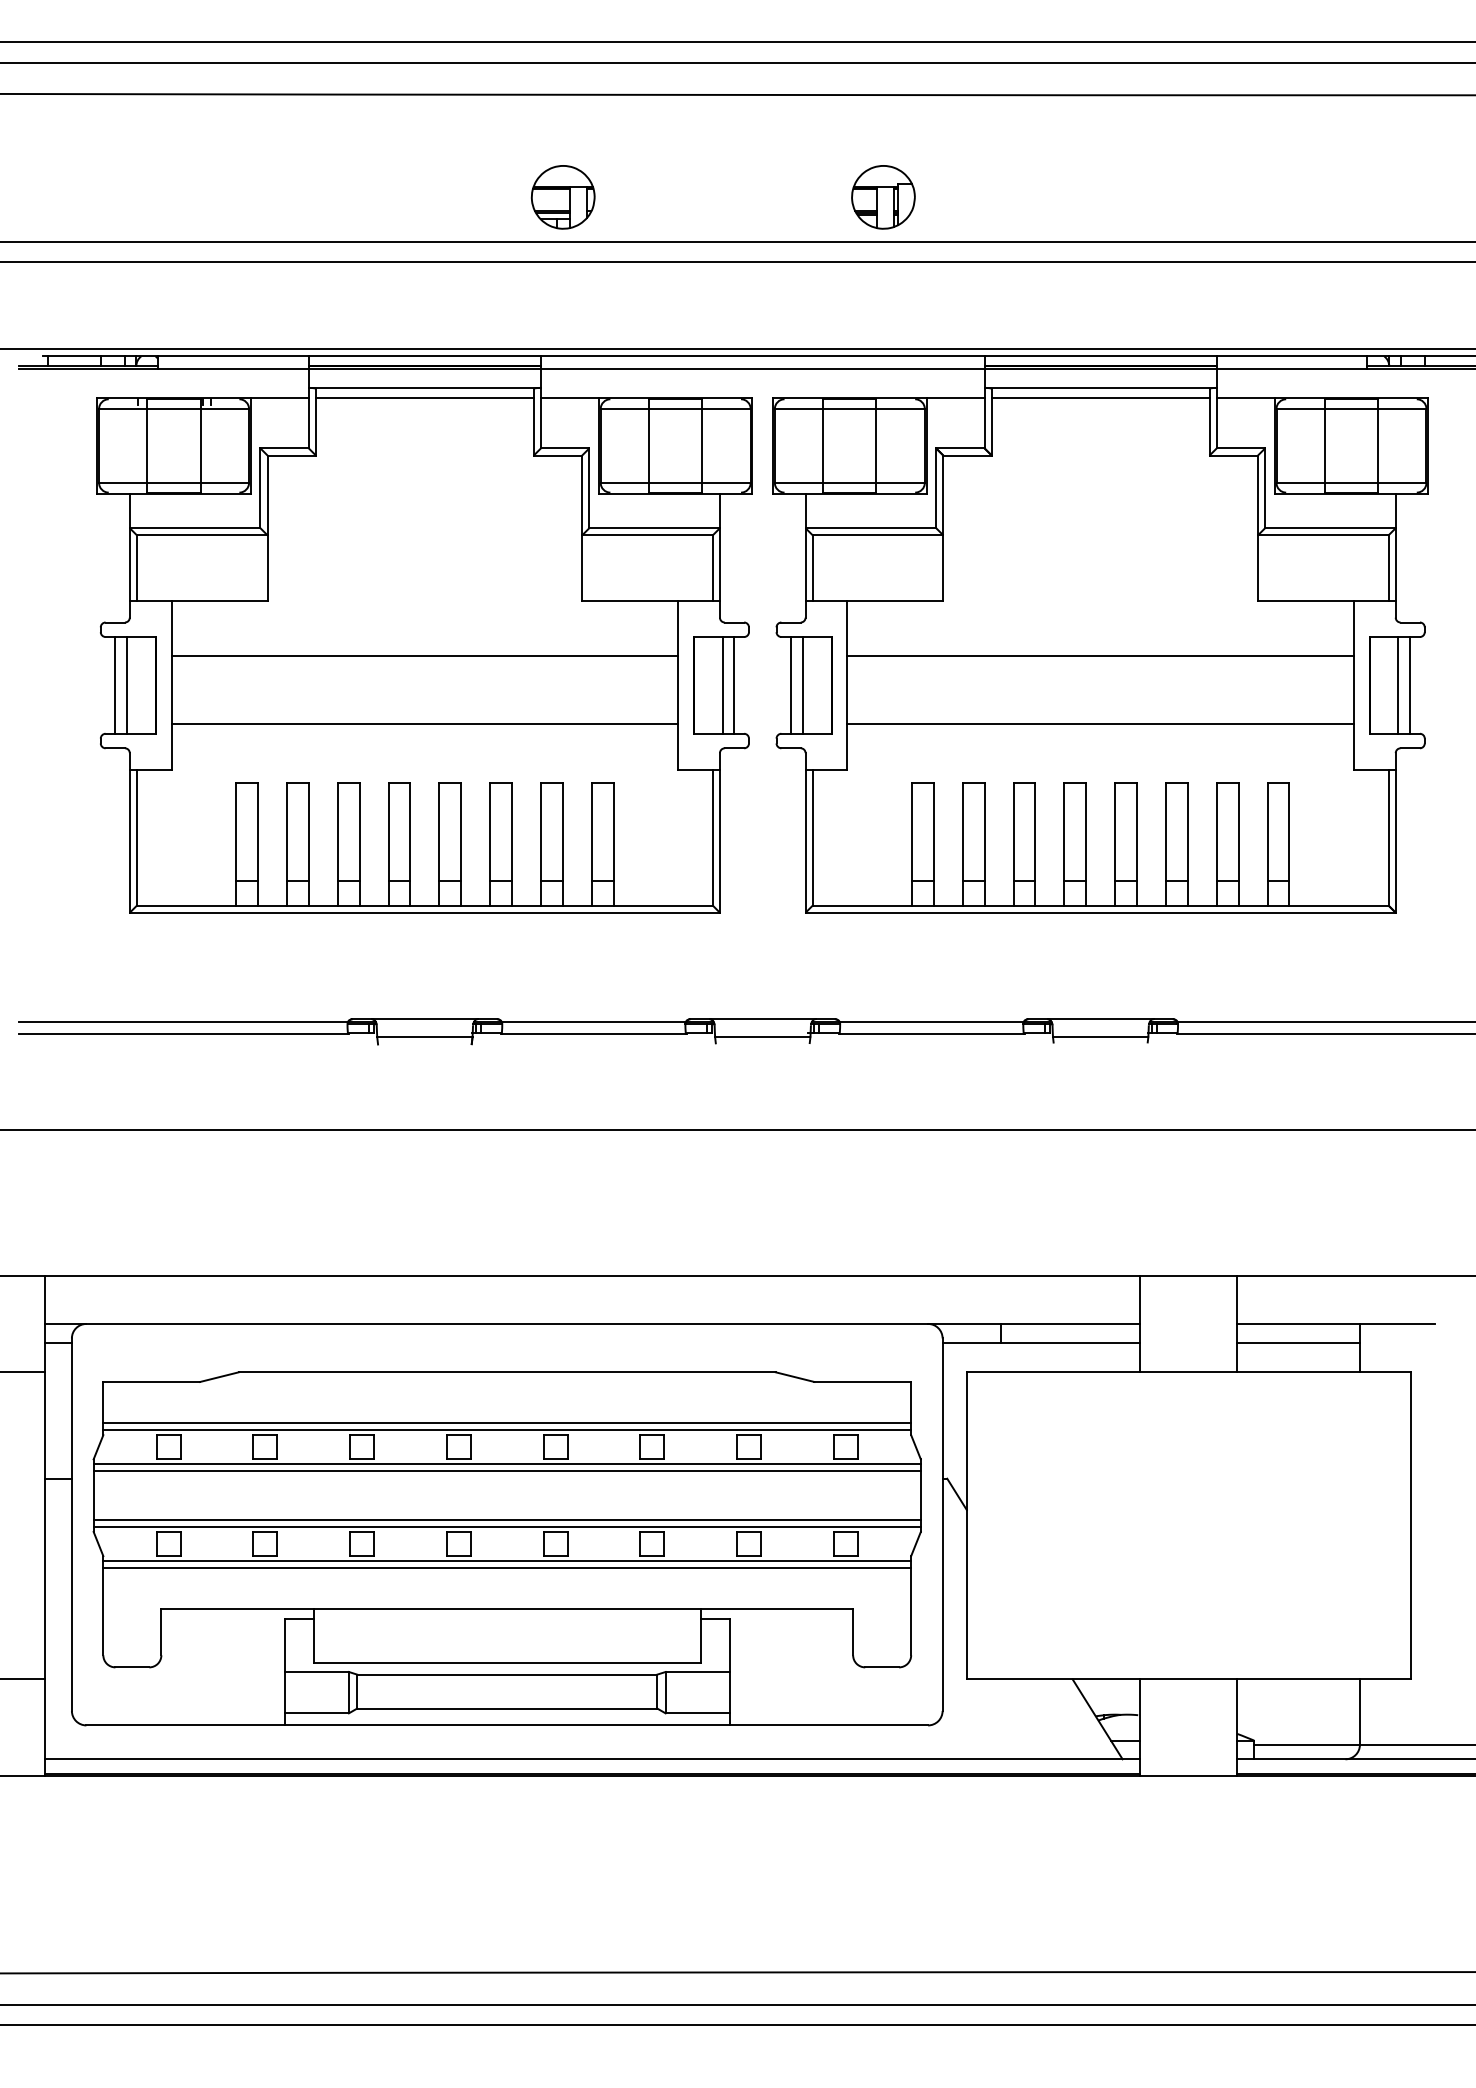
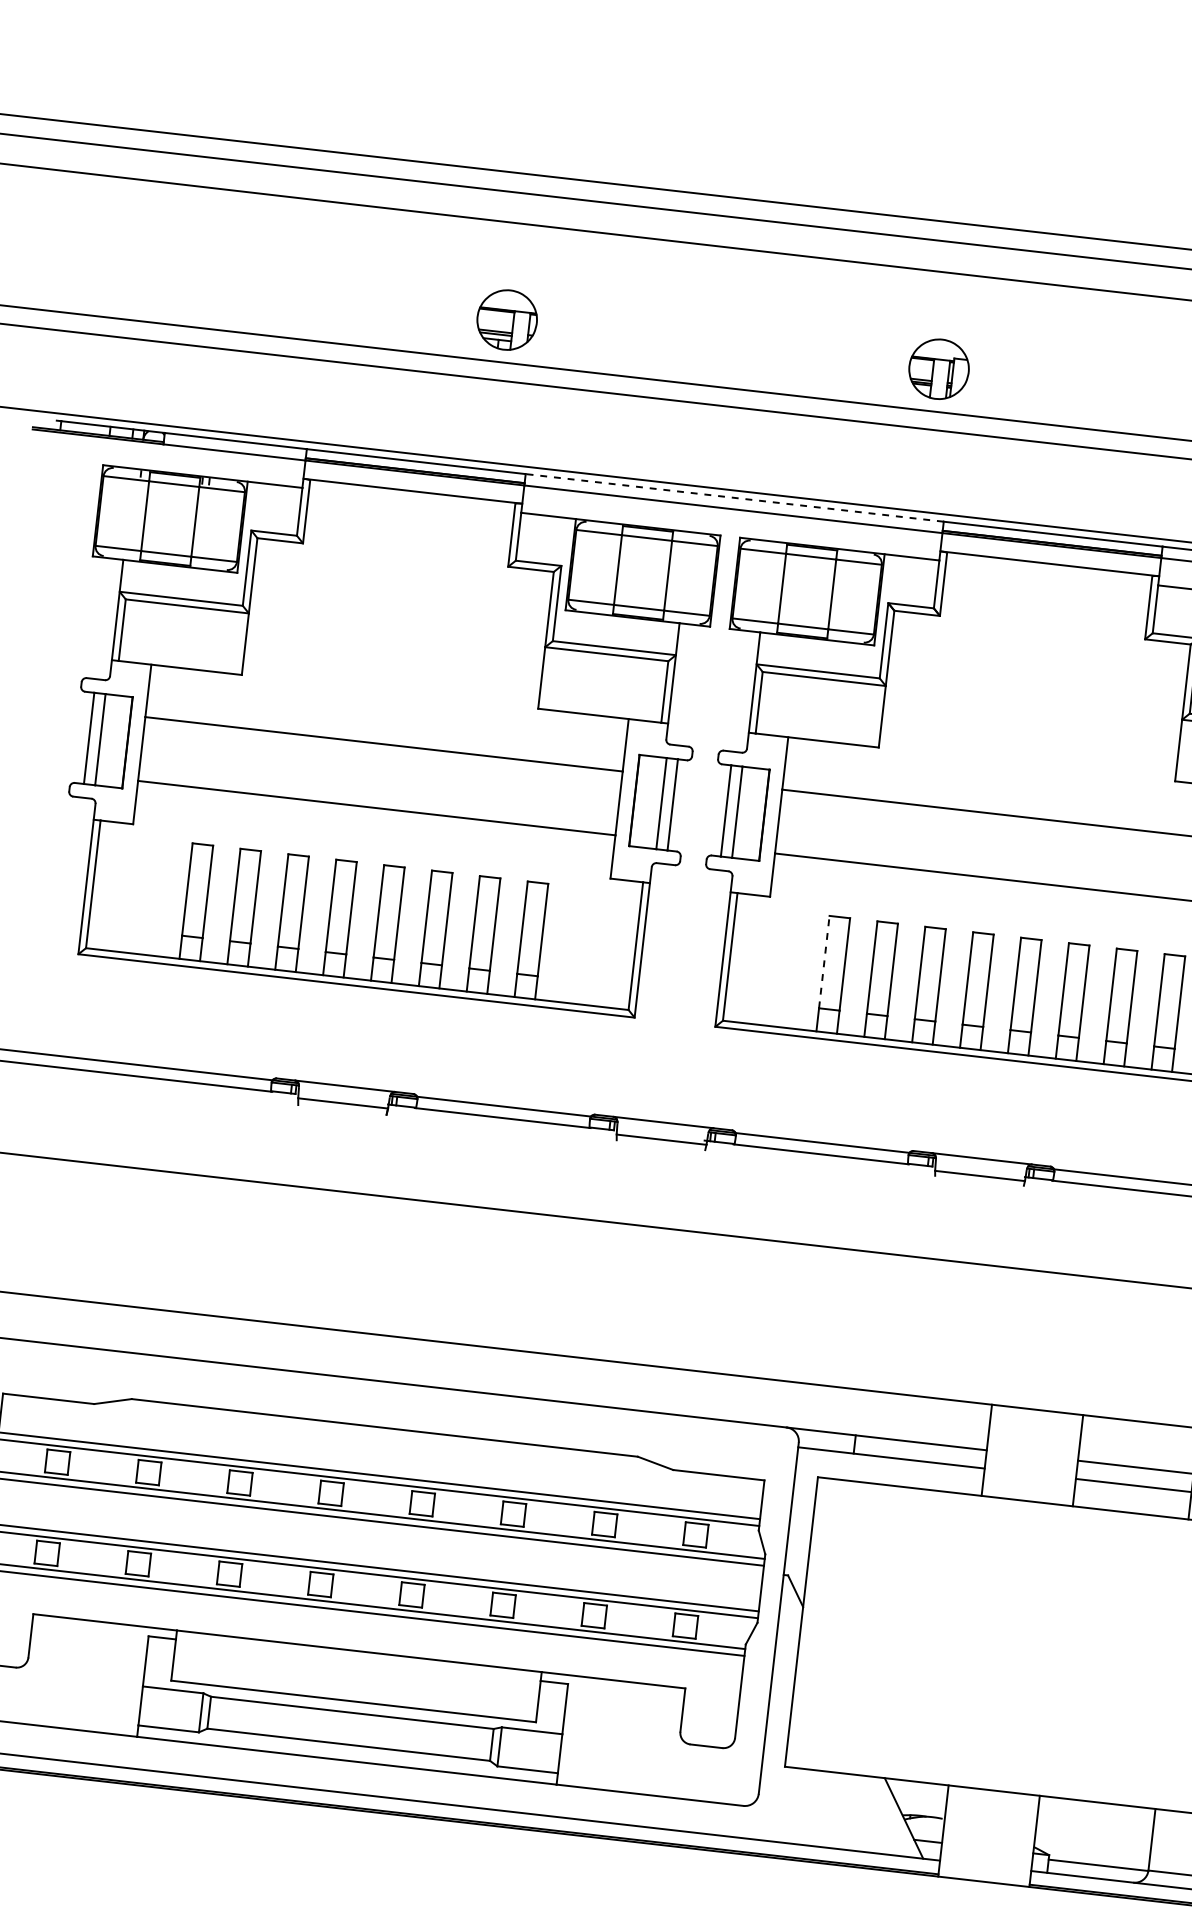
part: (562, 197) -> (506, 320), moved
part: (883, 197) -> (939, 369), moved
line: (762, 356) -> (734, 497), solid -> dashed
line: (424, 397) -> (411, 500), removed
line: (1100, 397) -> (1048, 572), removed
line: (912, 831) -> (824, 961), solid -> dashed

